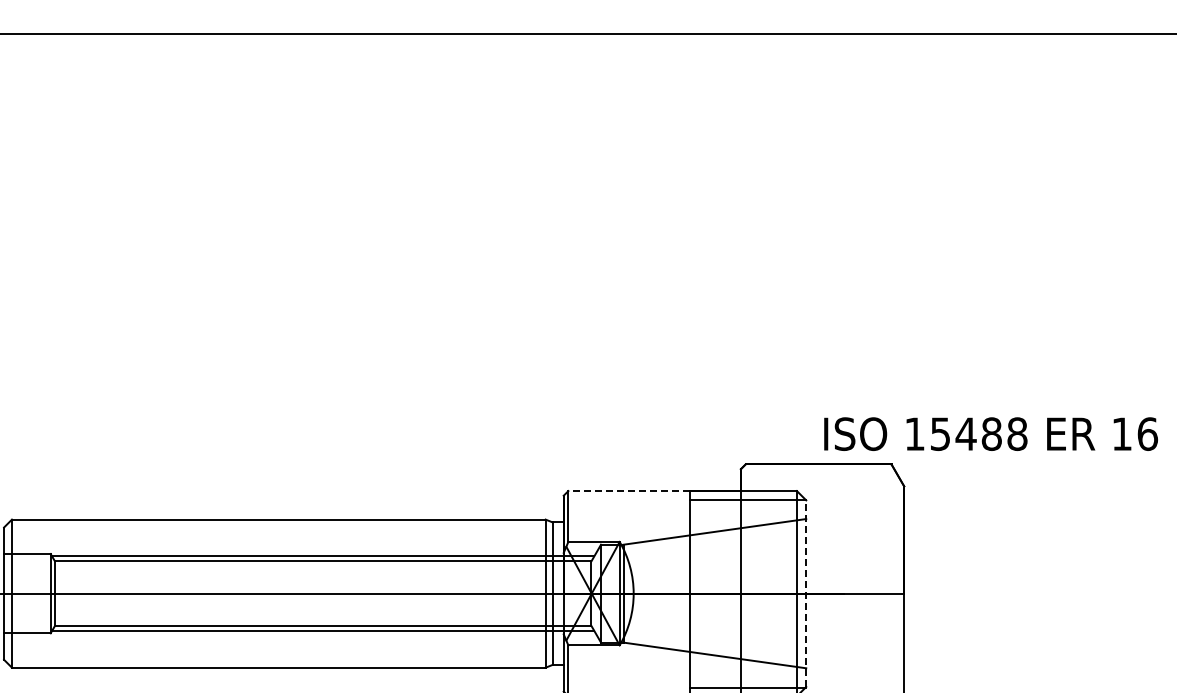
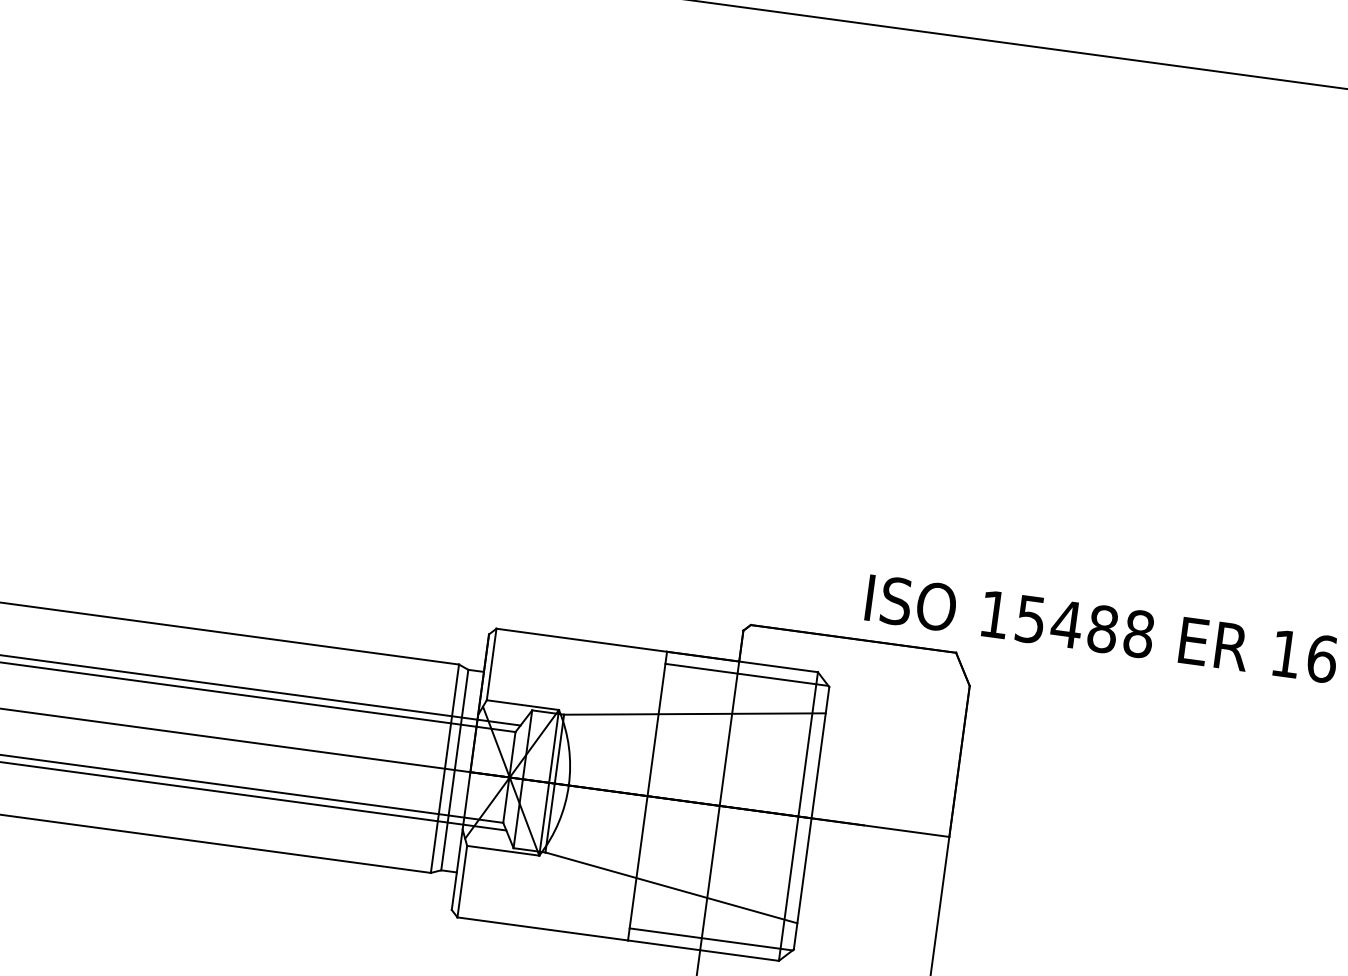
line: (629, 491) -> (582, 640), dashed -> solid
line: (806, 593) -> (811, 818), dashed -> solid

